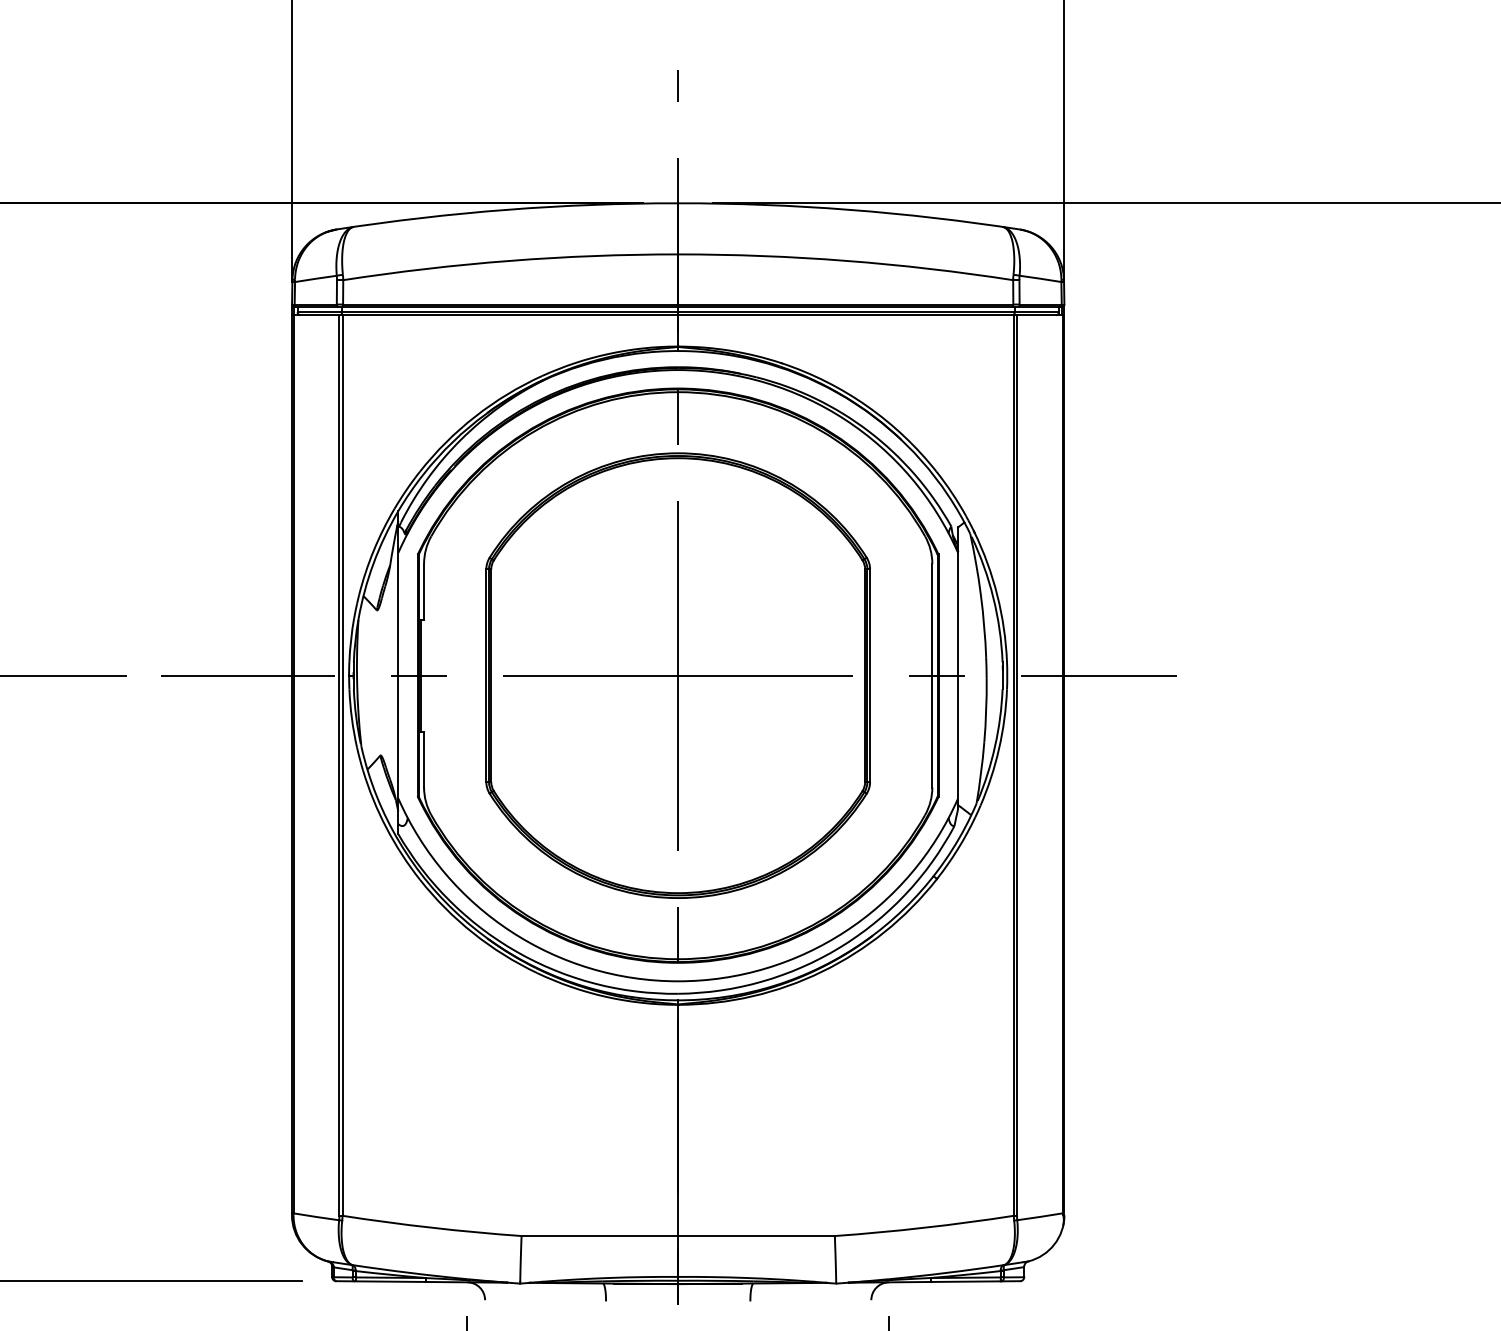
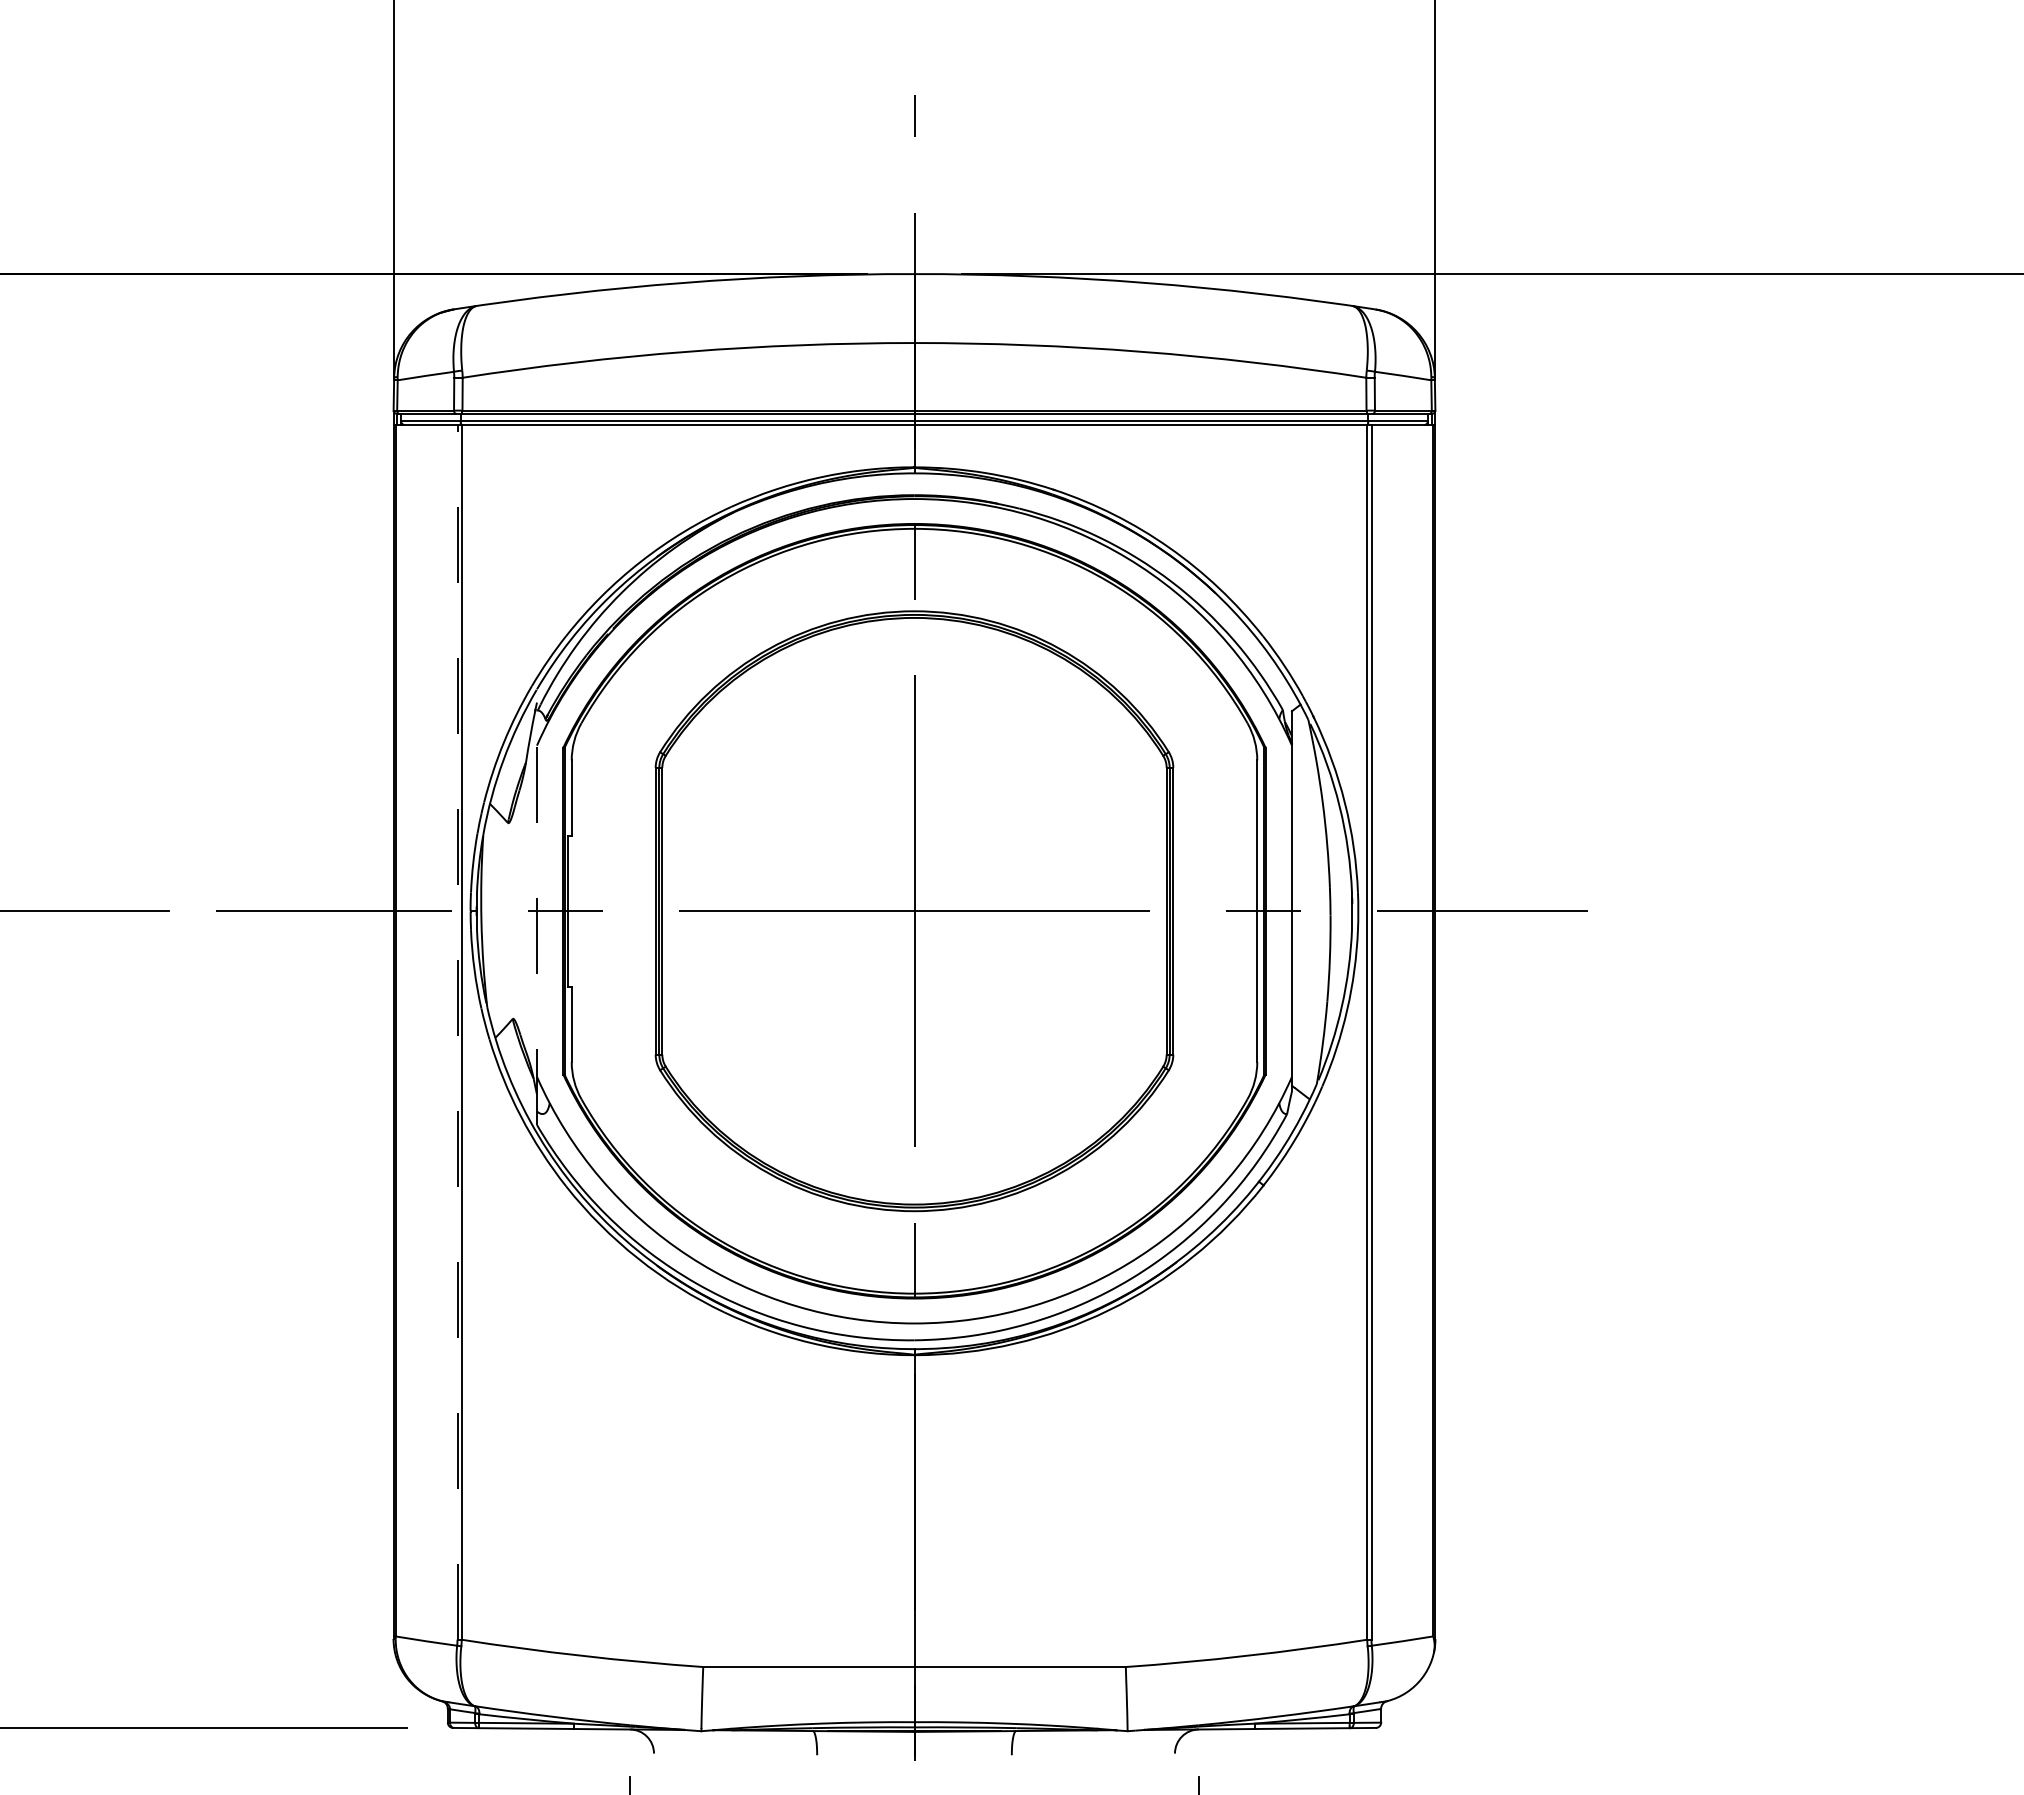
line: (398, 672) -> (537, 907), solid -> dashed
line: (339, 764) -> (457, 1031), solid -> dashed

